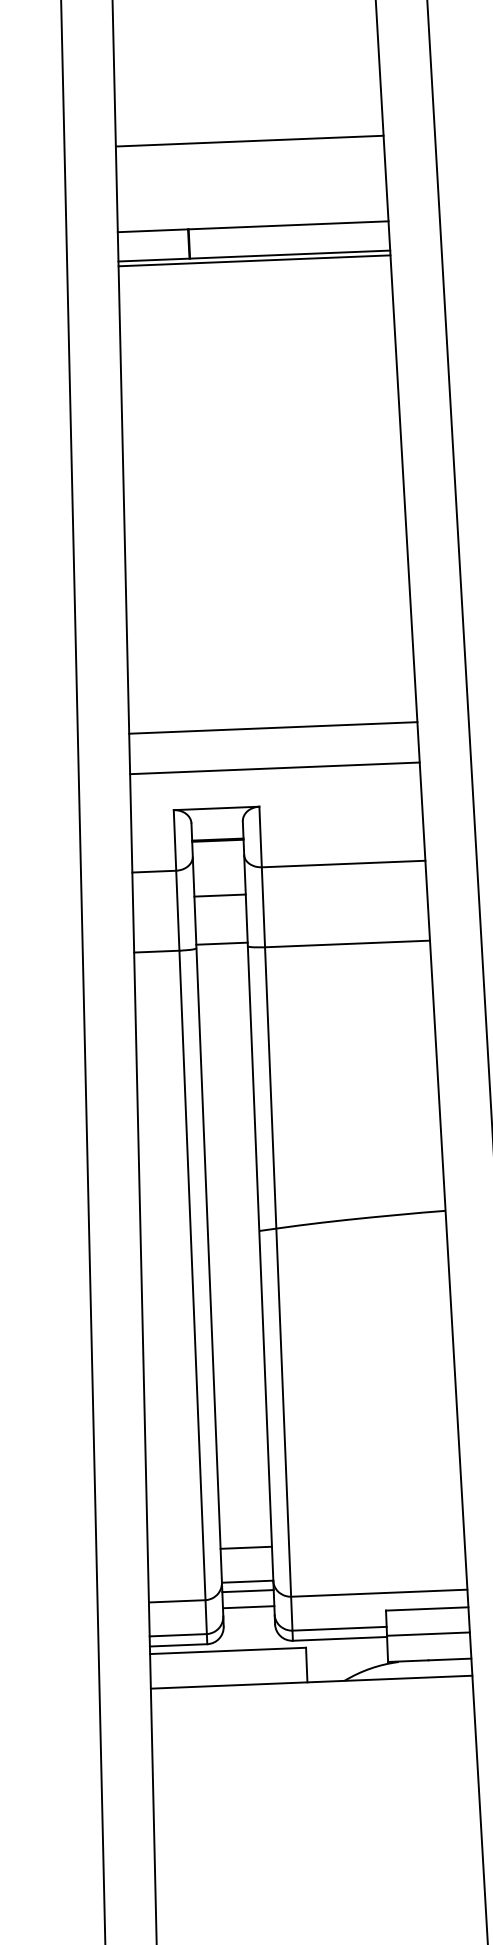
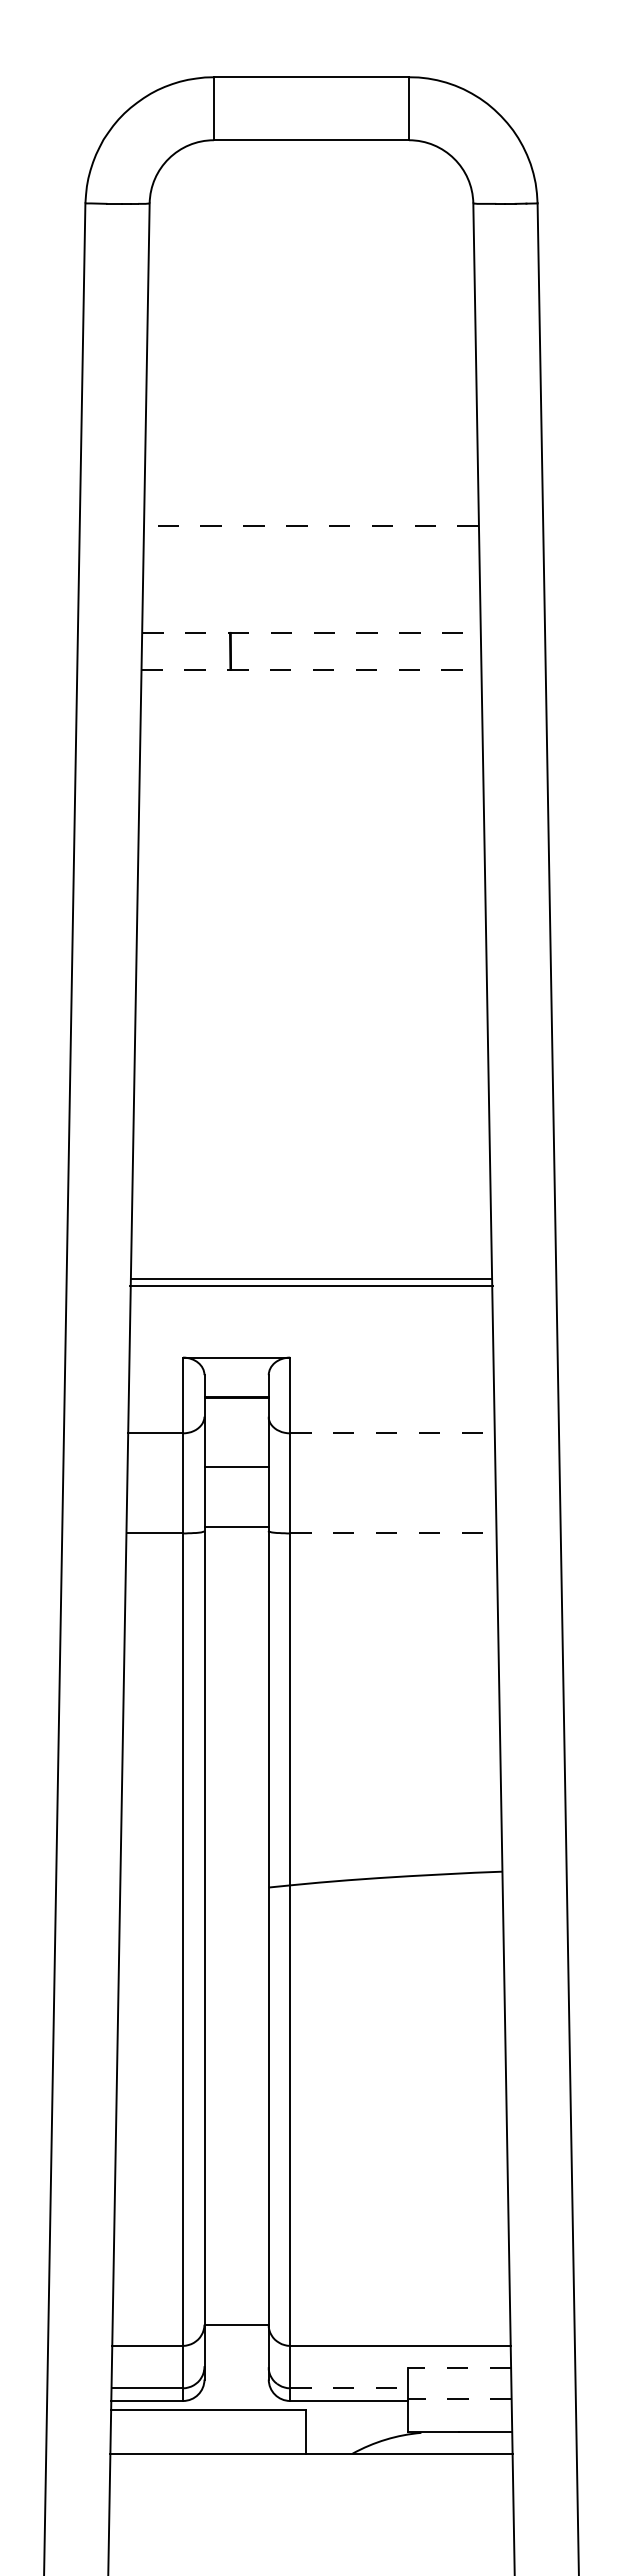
line: (249, 140) -> (311, 525), solid -> dashed
line: (253, 226) -> (311, 632), solid -> dashed
line: (254, 255) -> (311, 669), solid -> dashed
line: (254, 260) -> (311, 675), removed
line: (273, 727) -> (311, 1278), moved
line: (274, 768) -> (311, 1286), moved
line: (343, 864) -> (392, 1433), solid -> dashed
line: (347, 944) -> (393, 1533), solid -> dashed
line: (246, 1547) -> (236, 2282), removed
line: (247, 1590) -> (236, 2336), removed
line: (248, 1606) -> (236, 2356), removed
line: (427, 1609) -> (459, 2368), solid -> dashed
line: (339, 1628) -> (349, 2388), solid -> dashed
line: (428, 1634) -> (459, 2399), solid -> dashed

